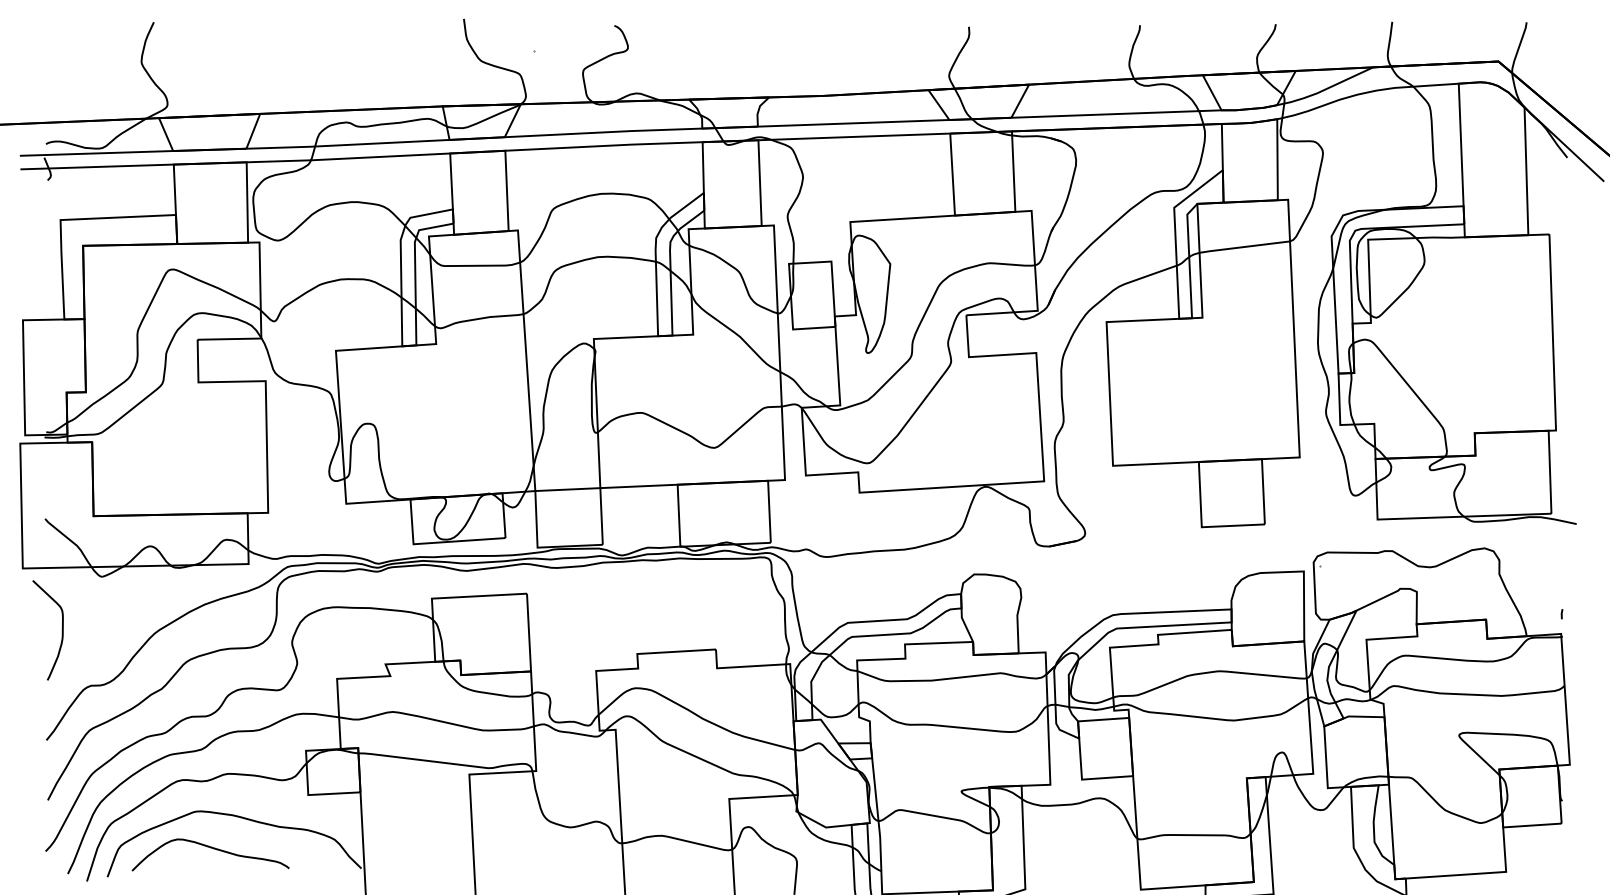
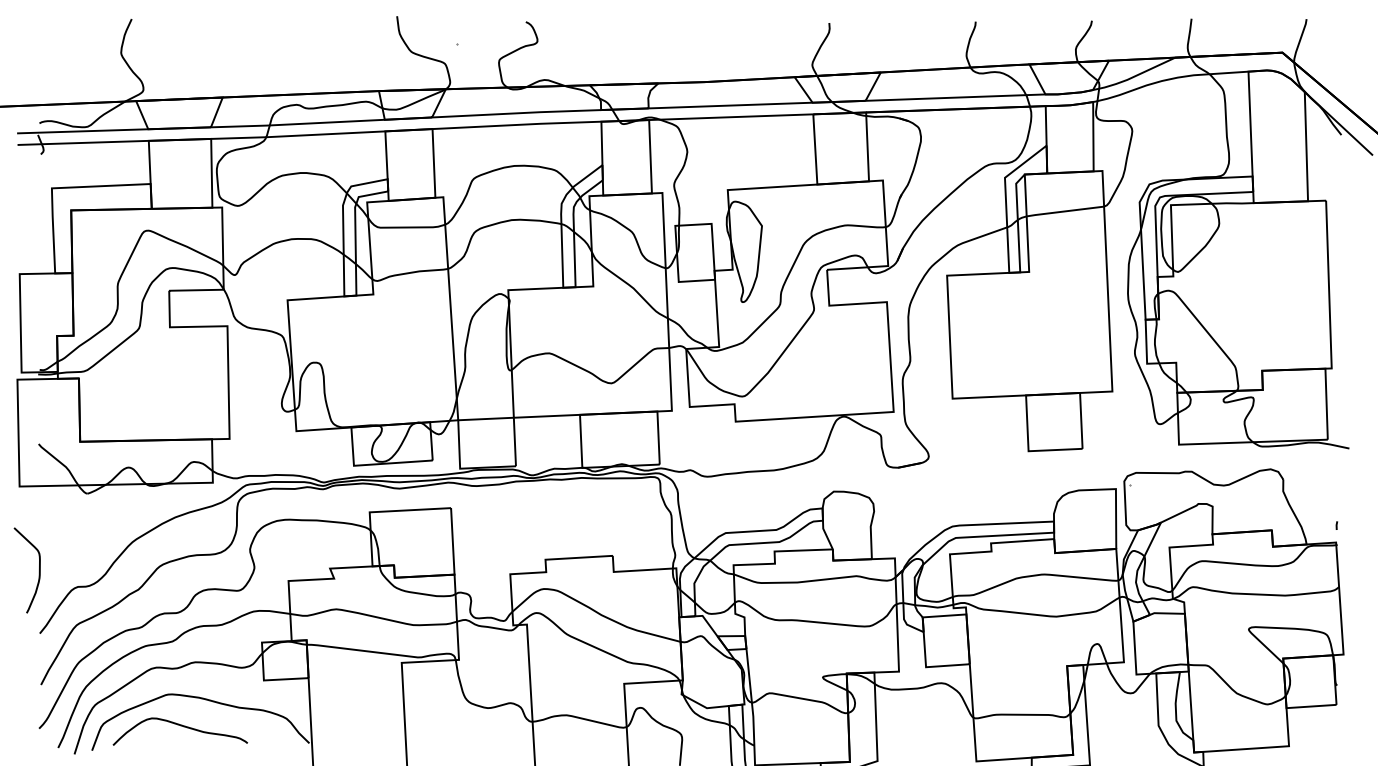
curve: (61, 631) -> (38, 571), moved

